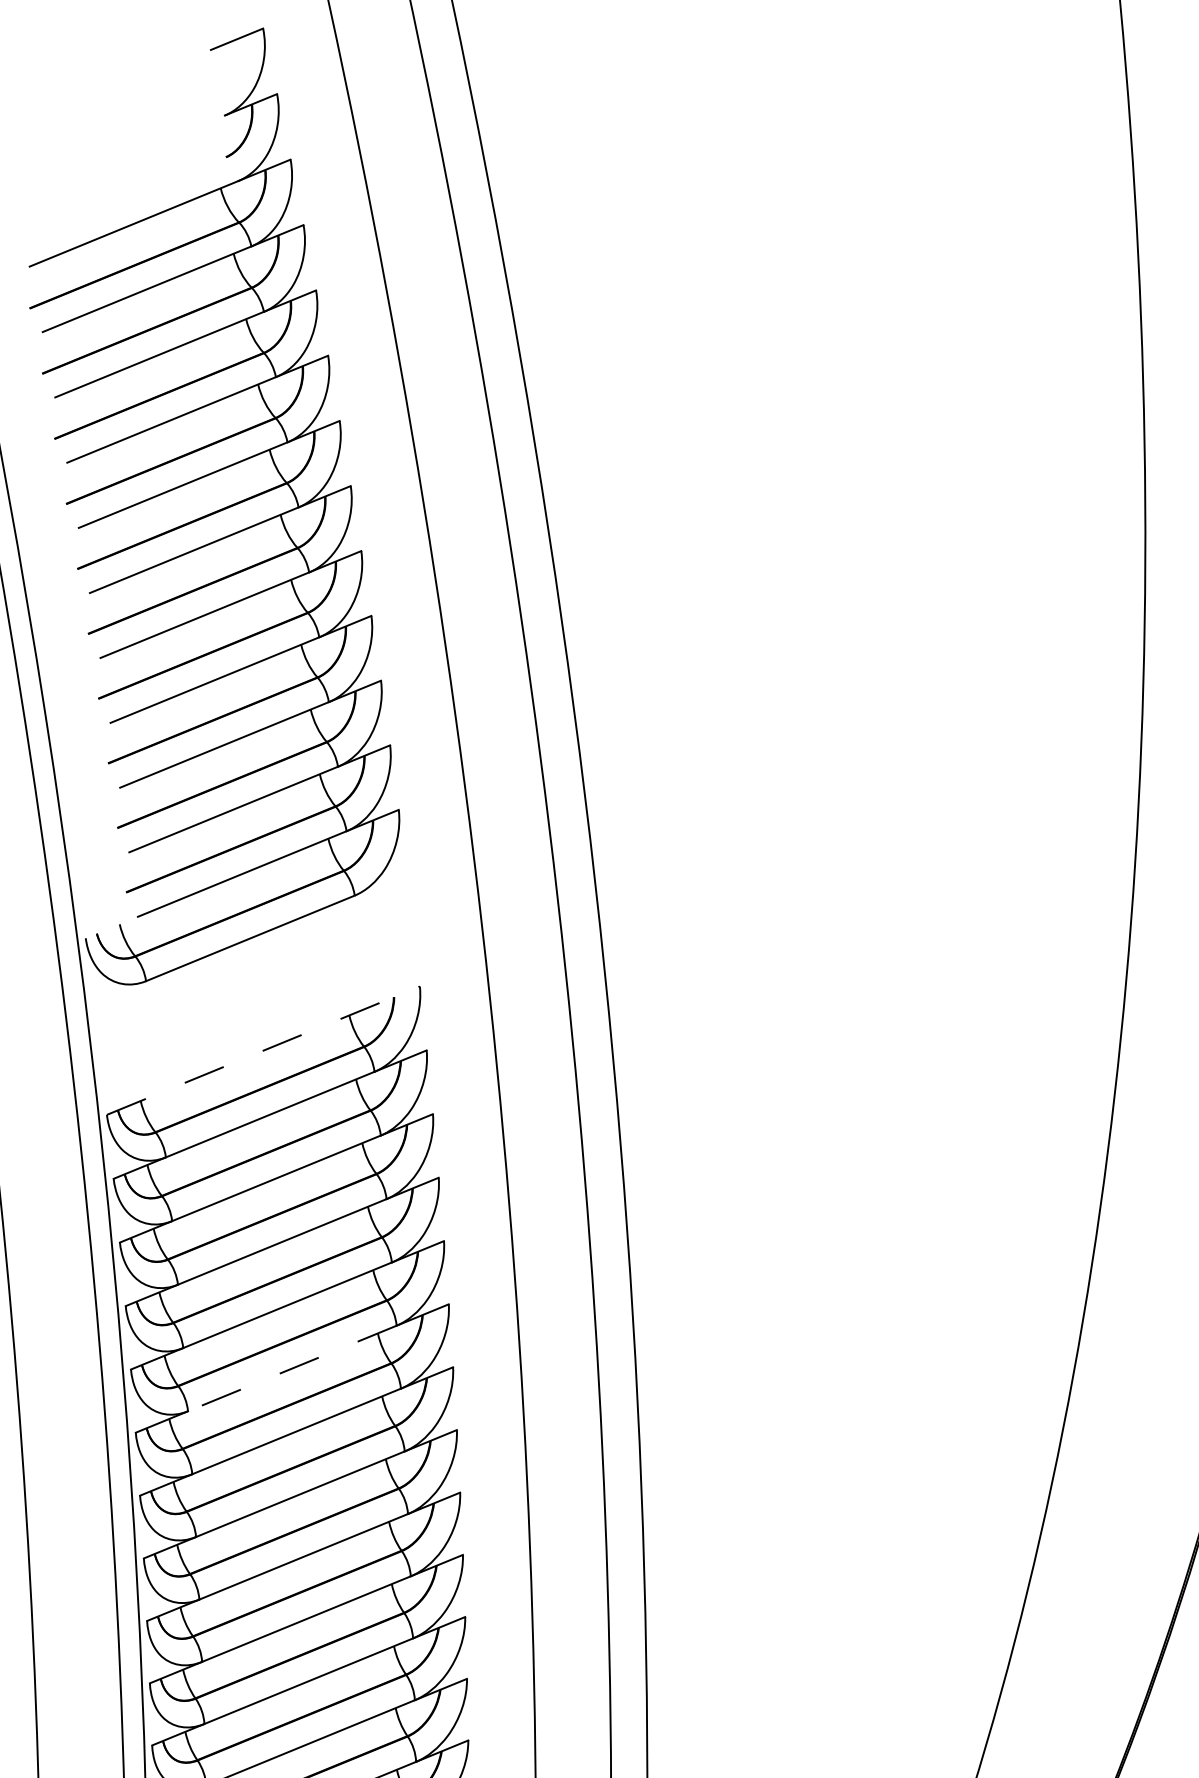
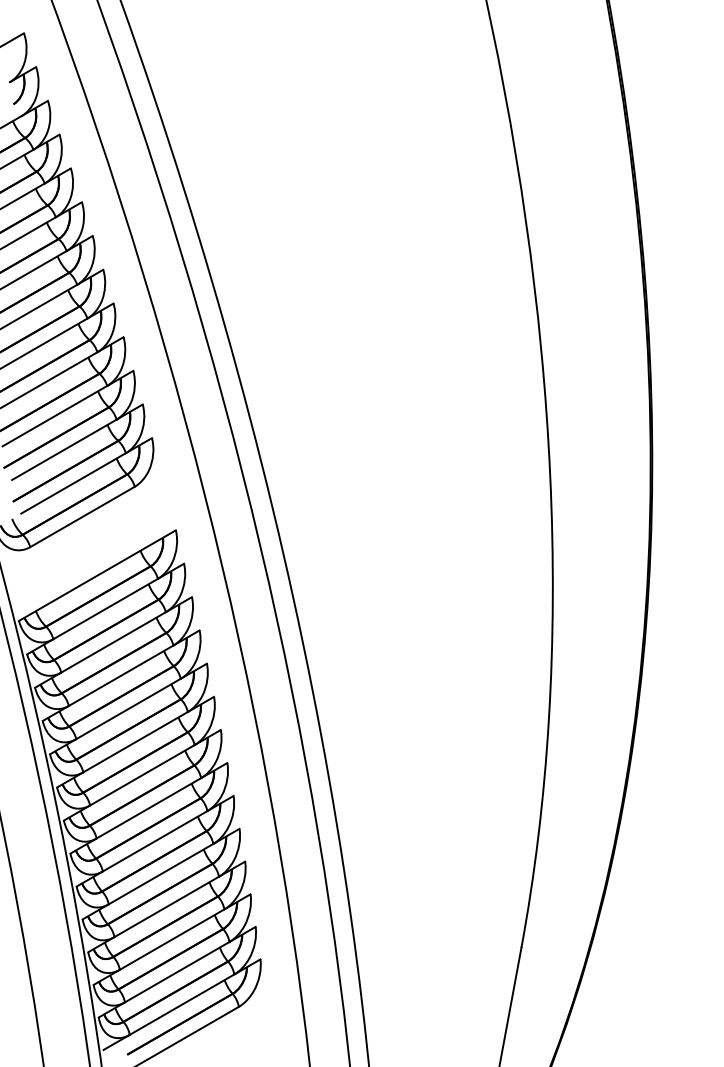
line: (263, 1050) -> (97, 575), dashed -> solid
line: (292, 1369) -> (135, 742), dashed -> solid

